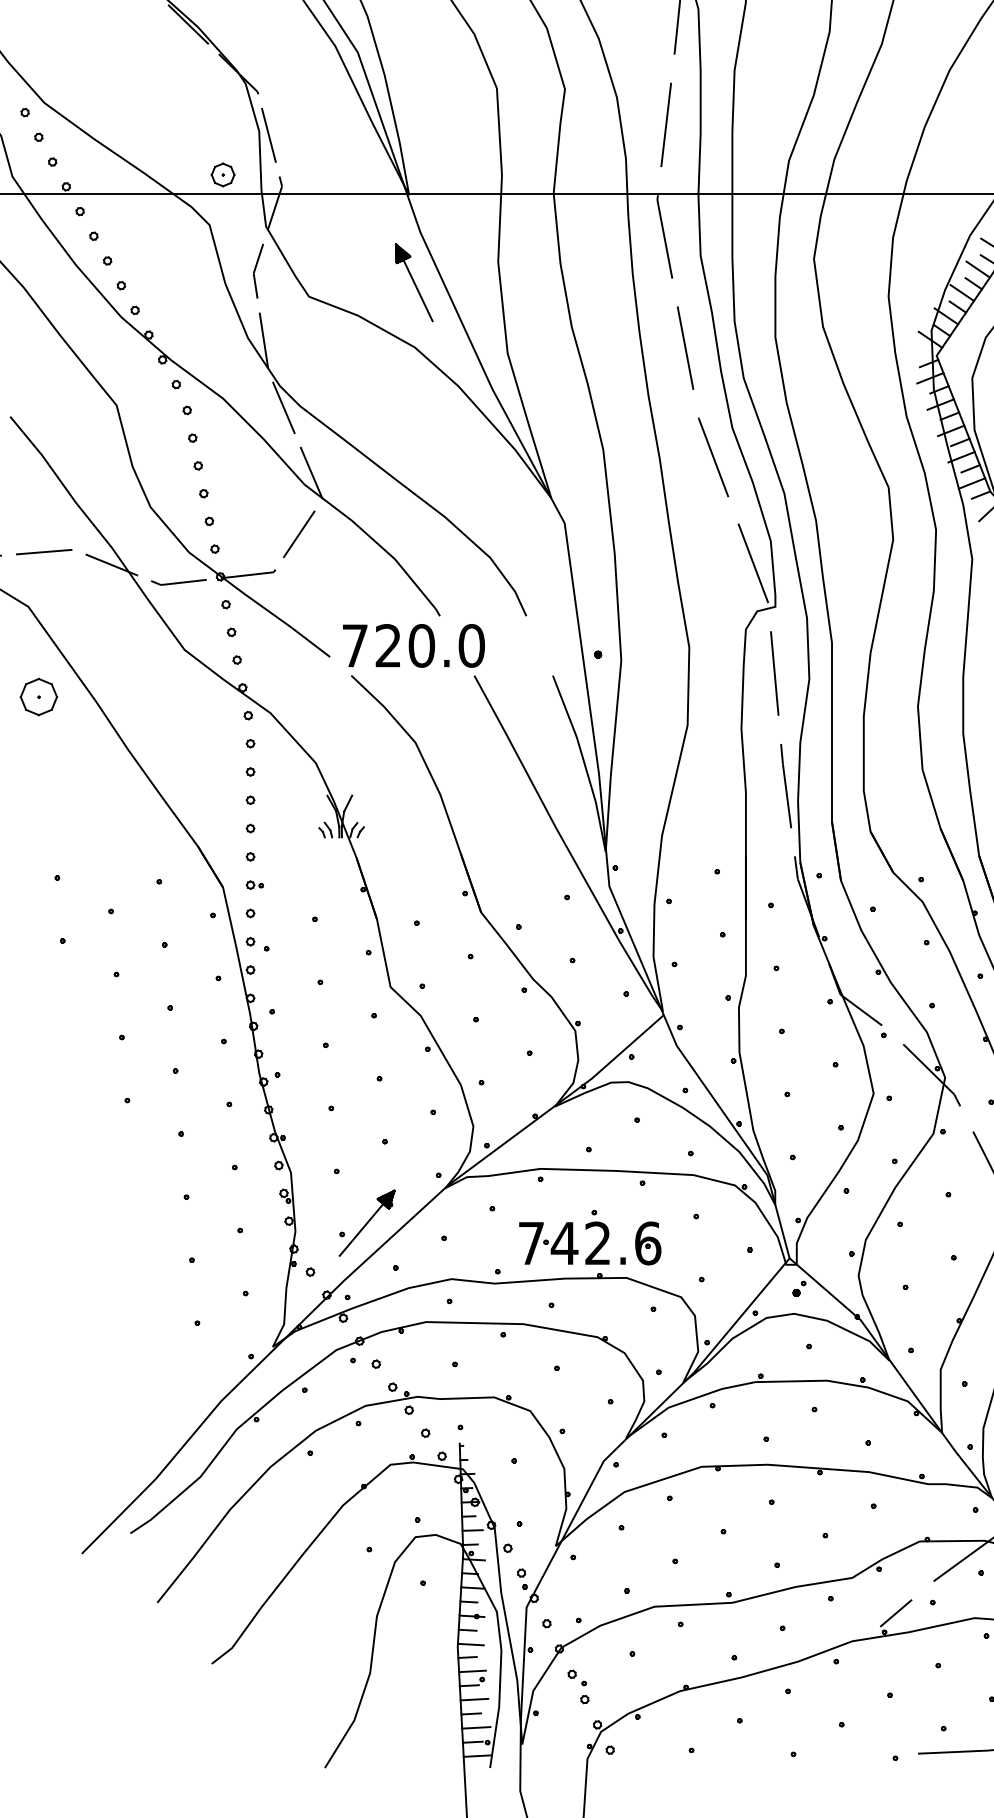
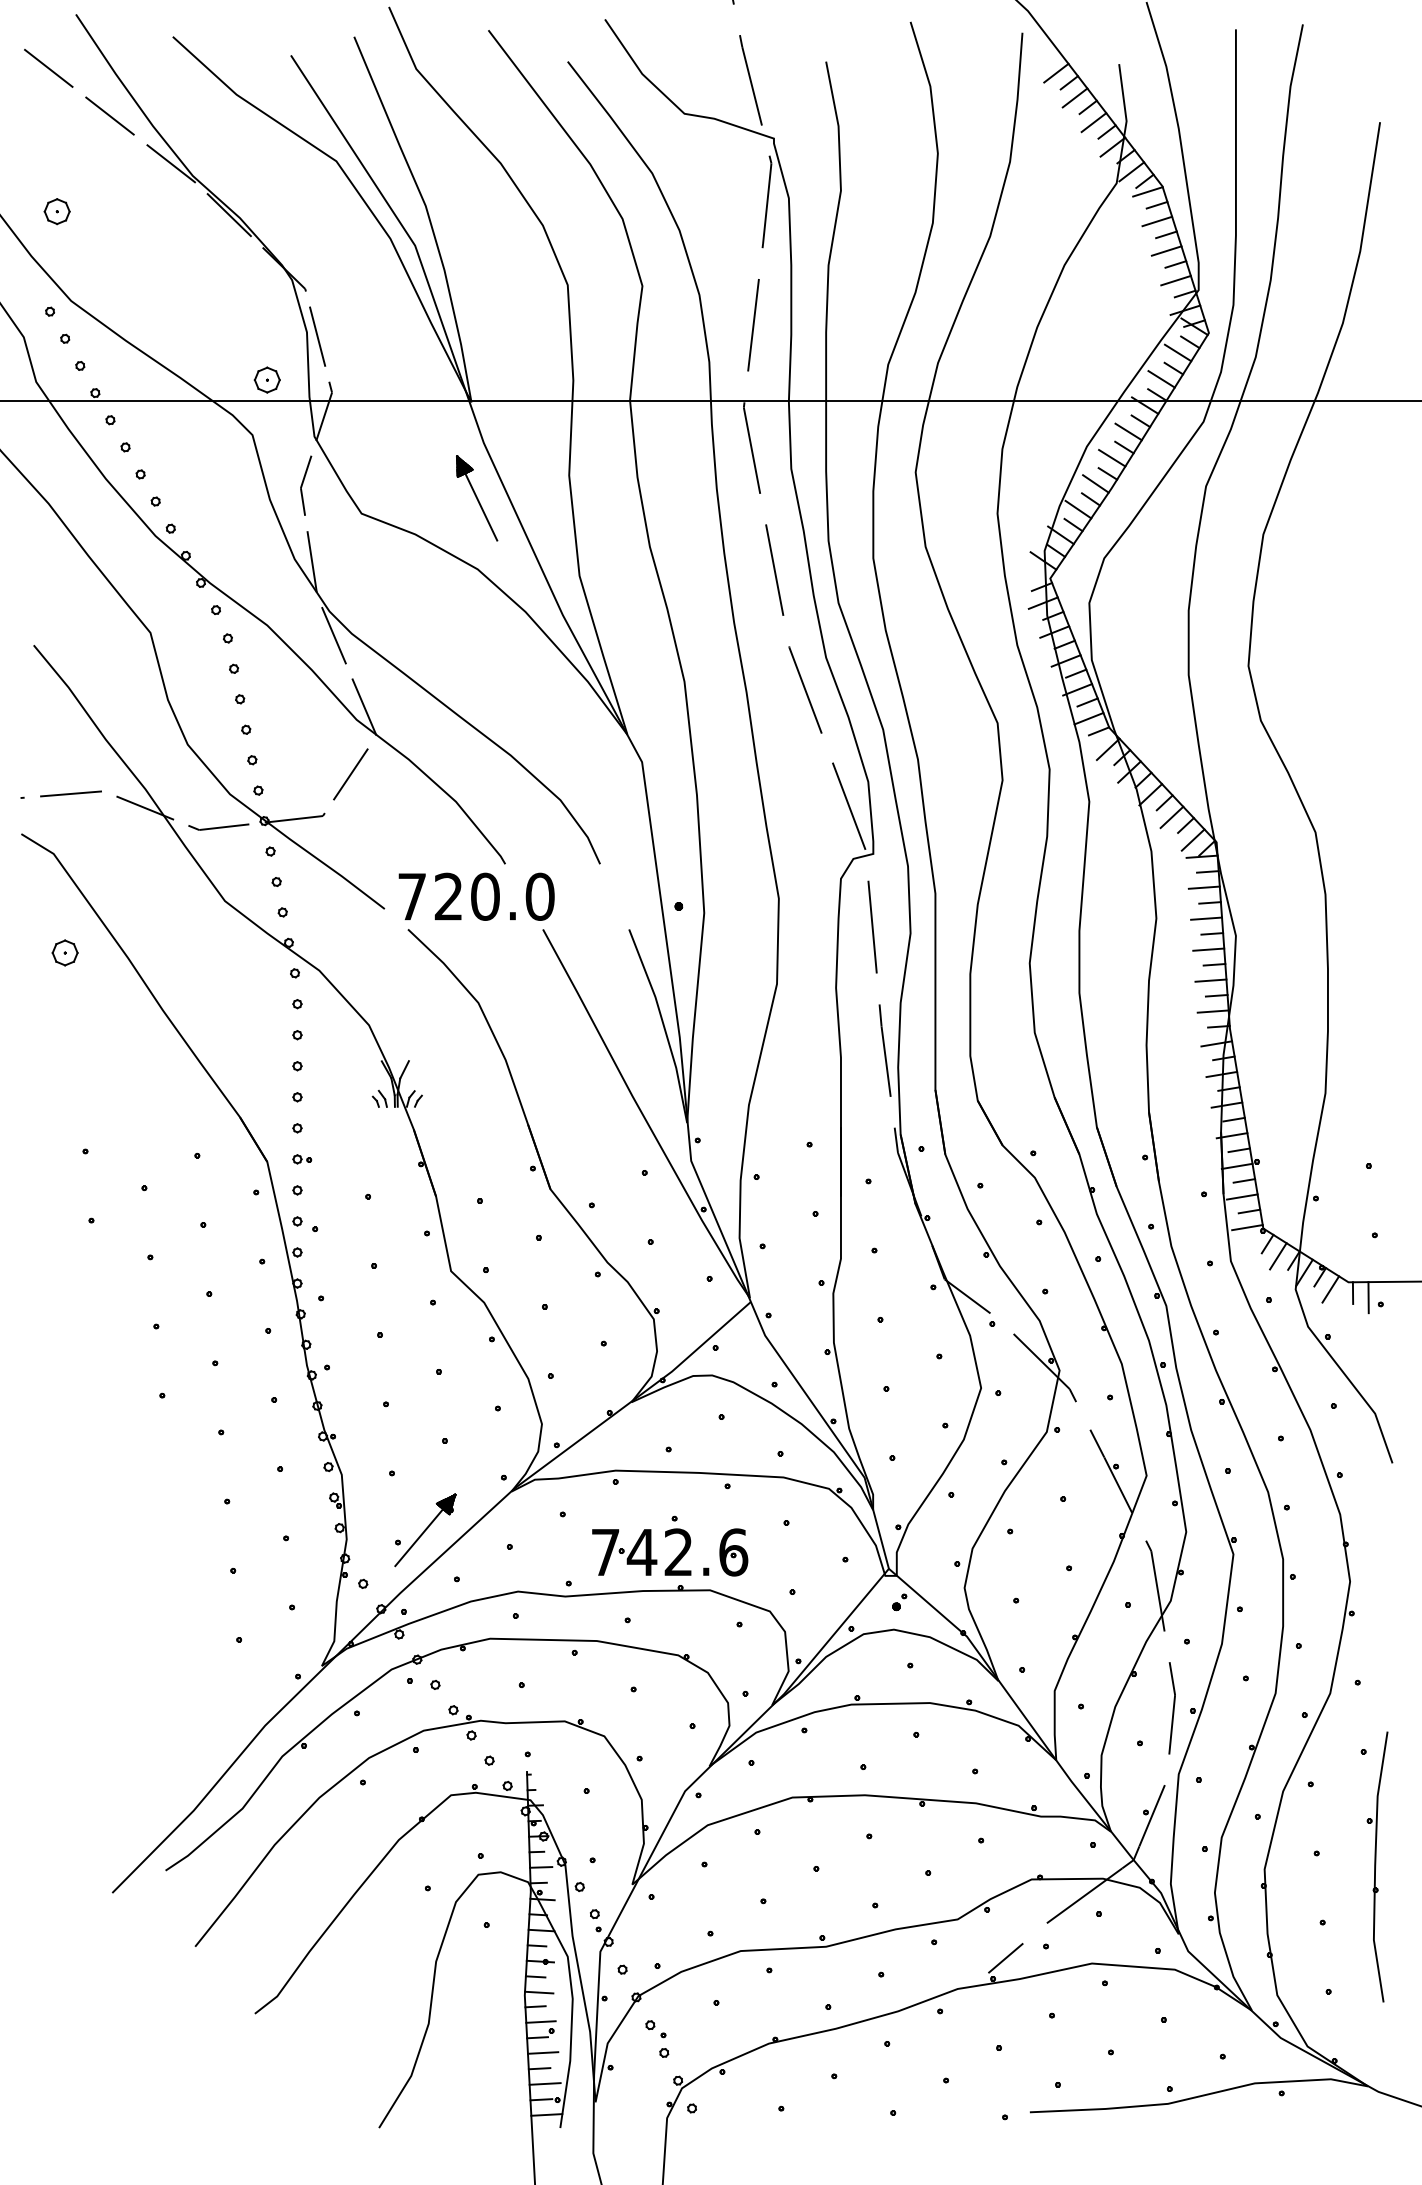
part: (30, 21) -> (56, 211), added
part: (38, 696) -> (64, 952), size x0.62

